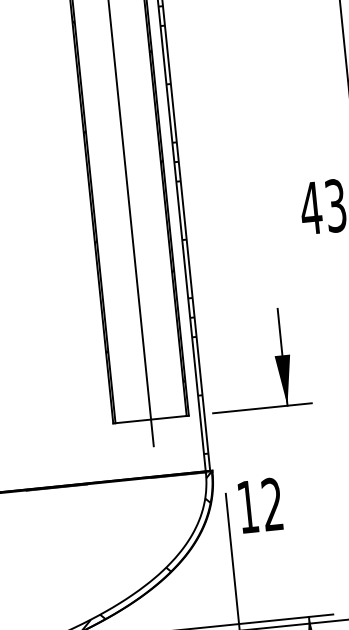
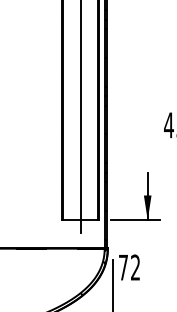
text: (248, 506) -> (123, 267), 12 -> 72

